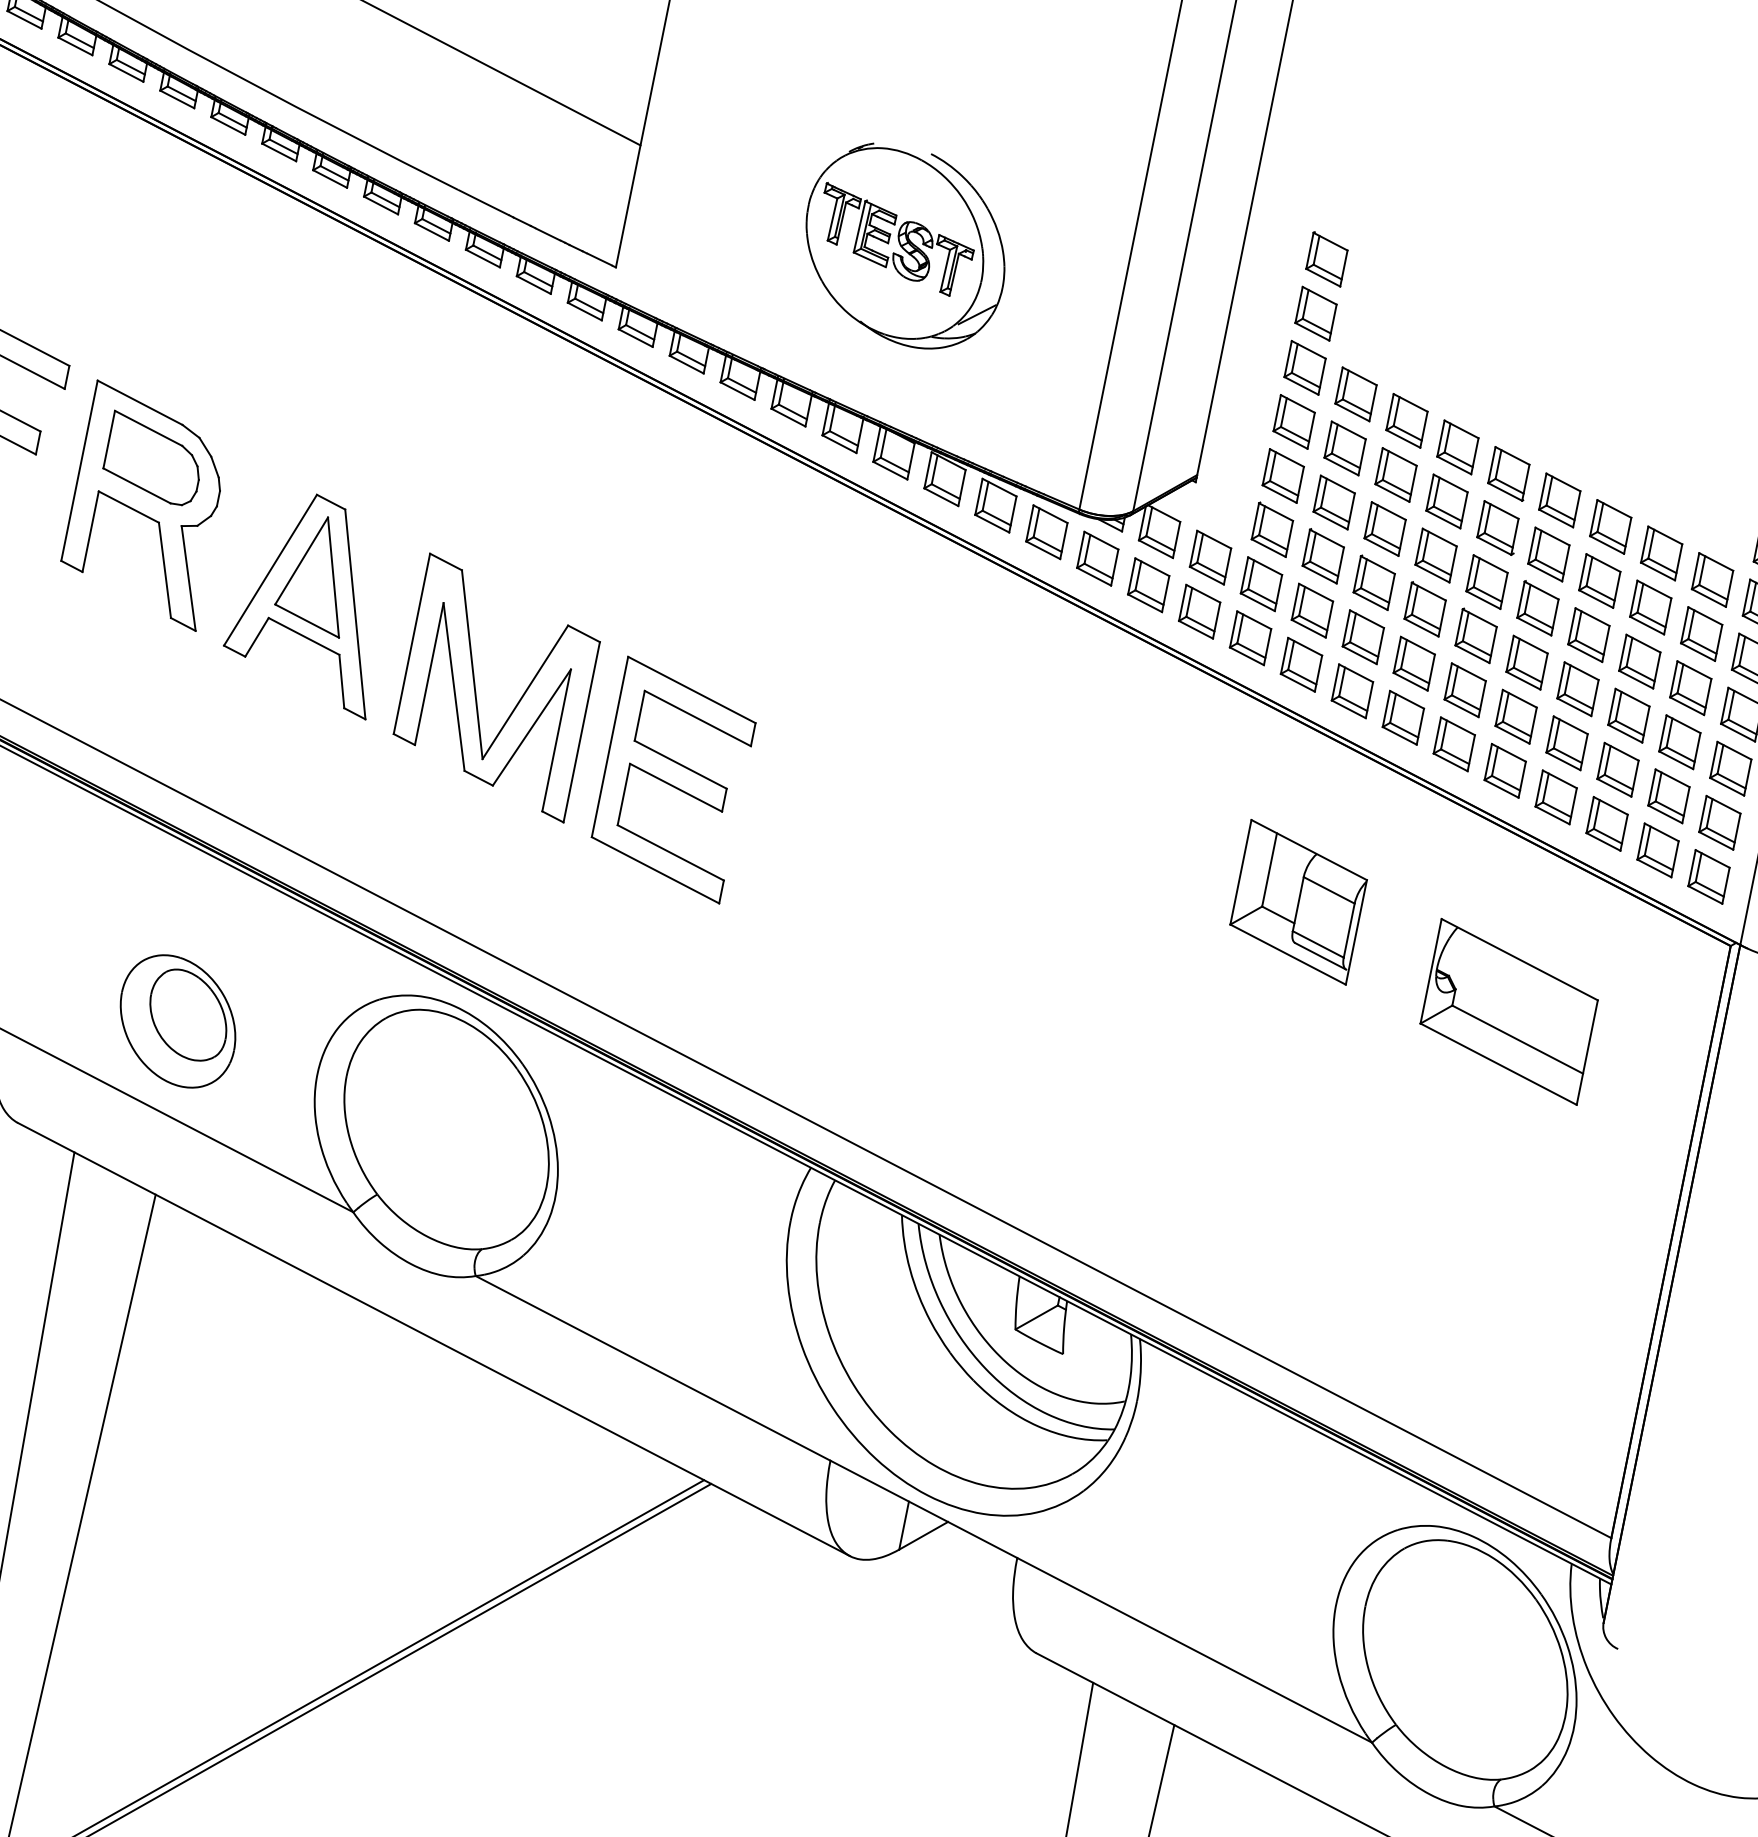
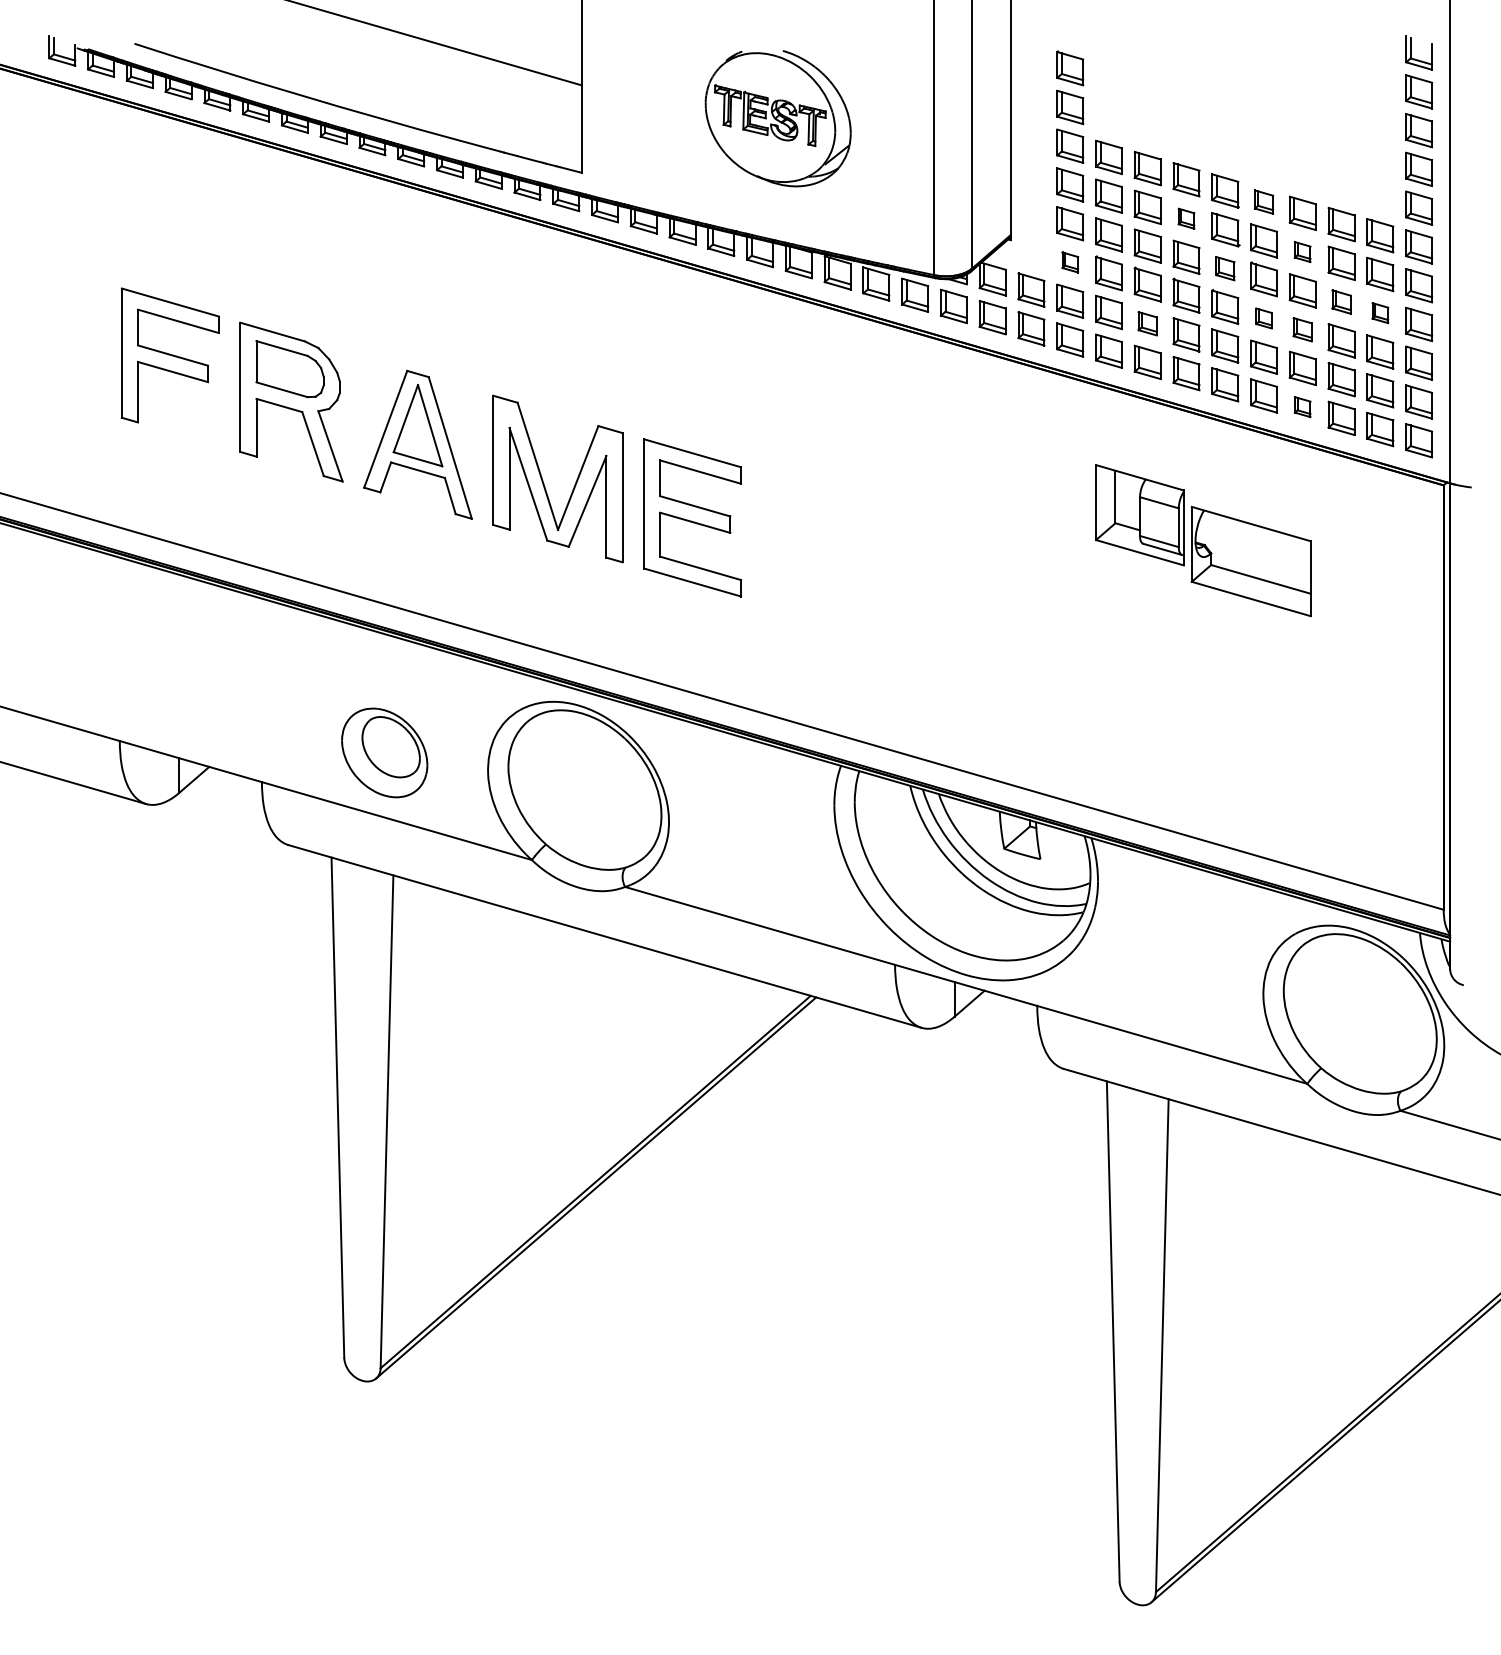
part: (1559, 499) -> (1263, 201), size x0.7
part: (1446, 501) -> (1186, 218), size x0.6
part: (1272, 530) -> (1070, 262), size x0.6
part: (1599, 580) -> (1302, 251), size x0.6
part: (1487, 582) -> (1225, 268), size x0.7
part: (1363, 636) -> (1147, 323), size x0.7
part: (1639, 660) -> (1341, 301), size x0.7
part: (1526, 662) -> (1263, 318), size x0.6
part: (1691, 687) -> (1380, 312), size x0.6
part: (1577, 688) -> (1302, 329), size x0.7
part: (1555, 796) -> (1302, 406), size x0.6
part: (1508, 1011) -> (1250, 561), moved

